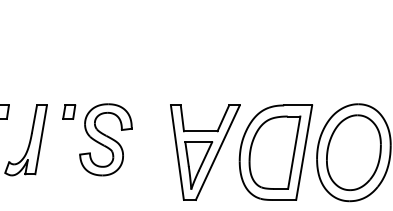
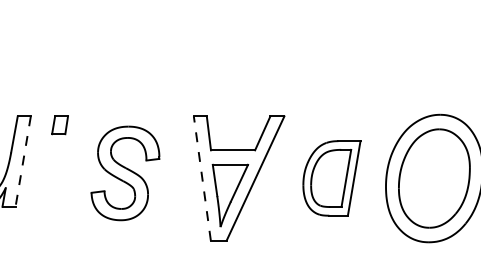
line: (41, 139) -> (23, 161), solid -> dashed
part: (105, 139) -> (124, 172), moved
line: (177, 152) -> (202, 178), solid -> dashed
part: (275, 152) -> (331, 178), size x0.6

